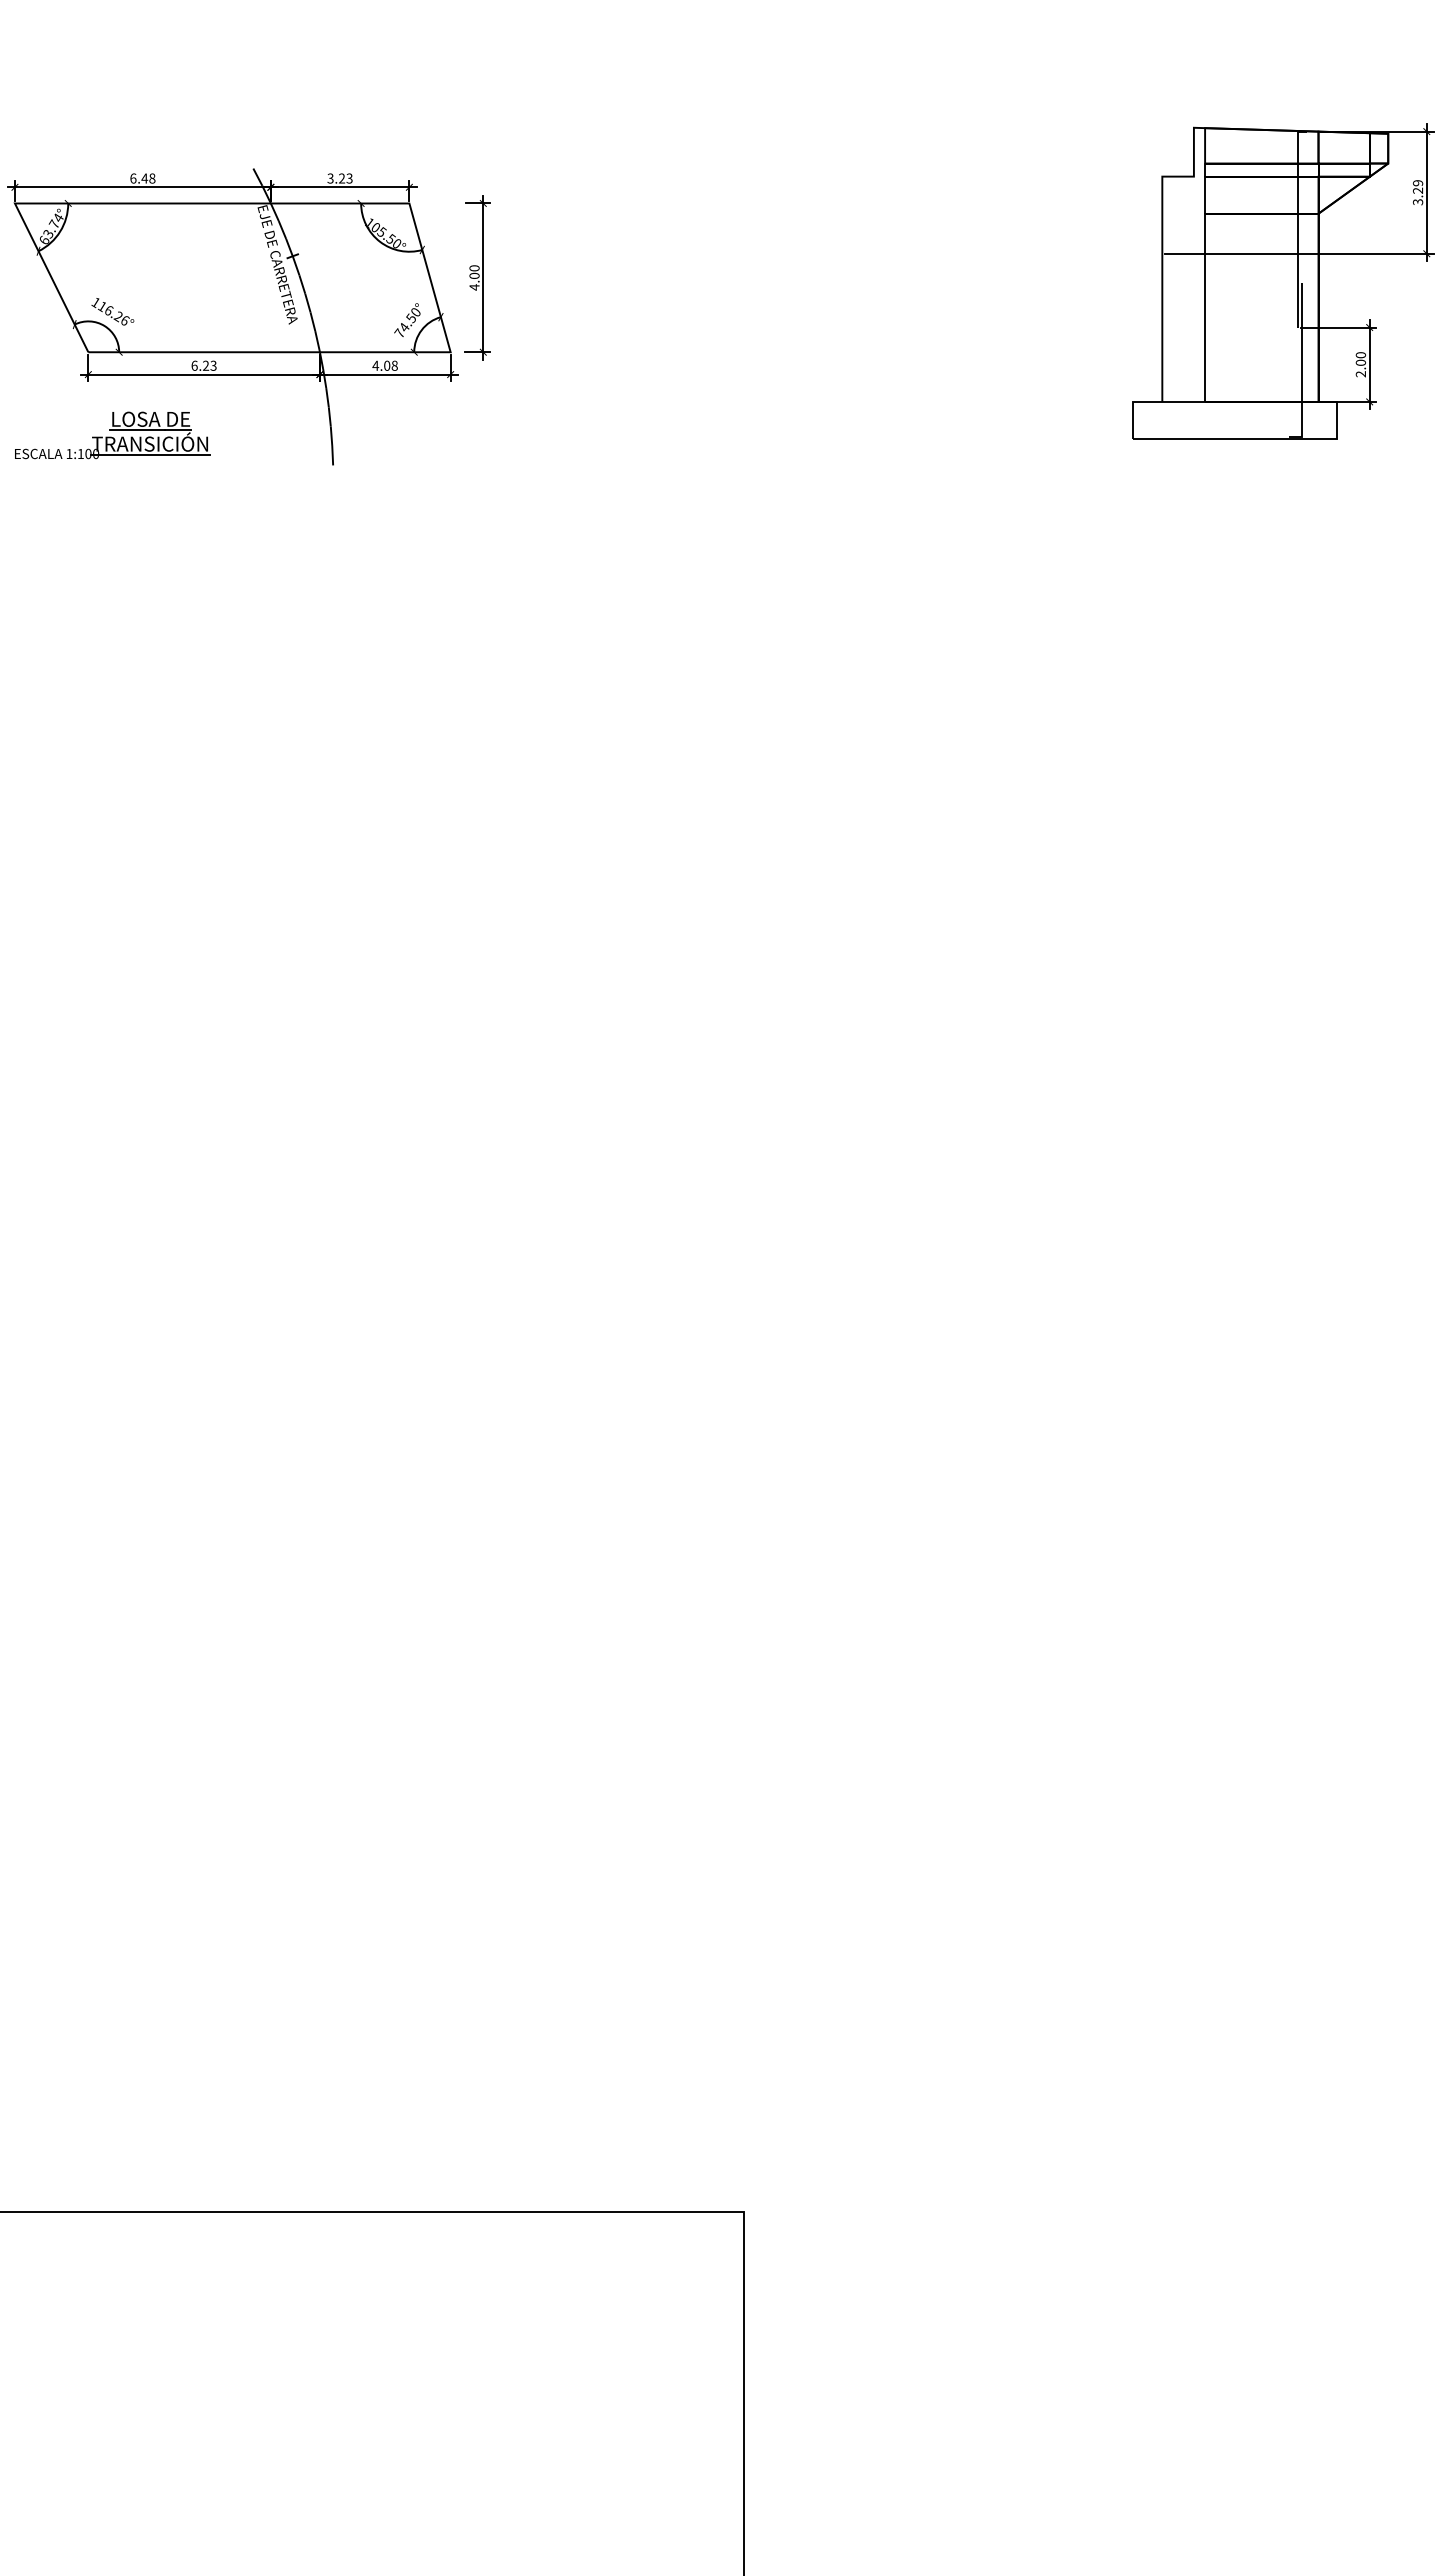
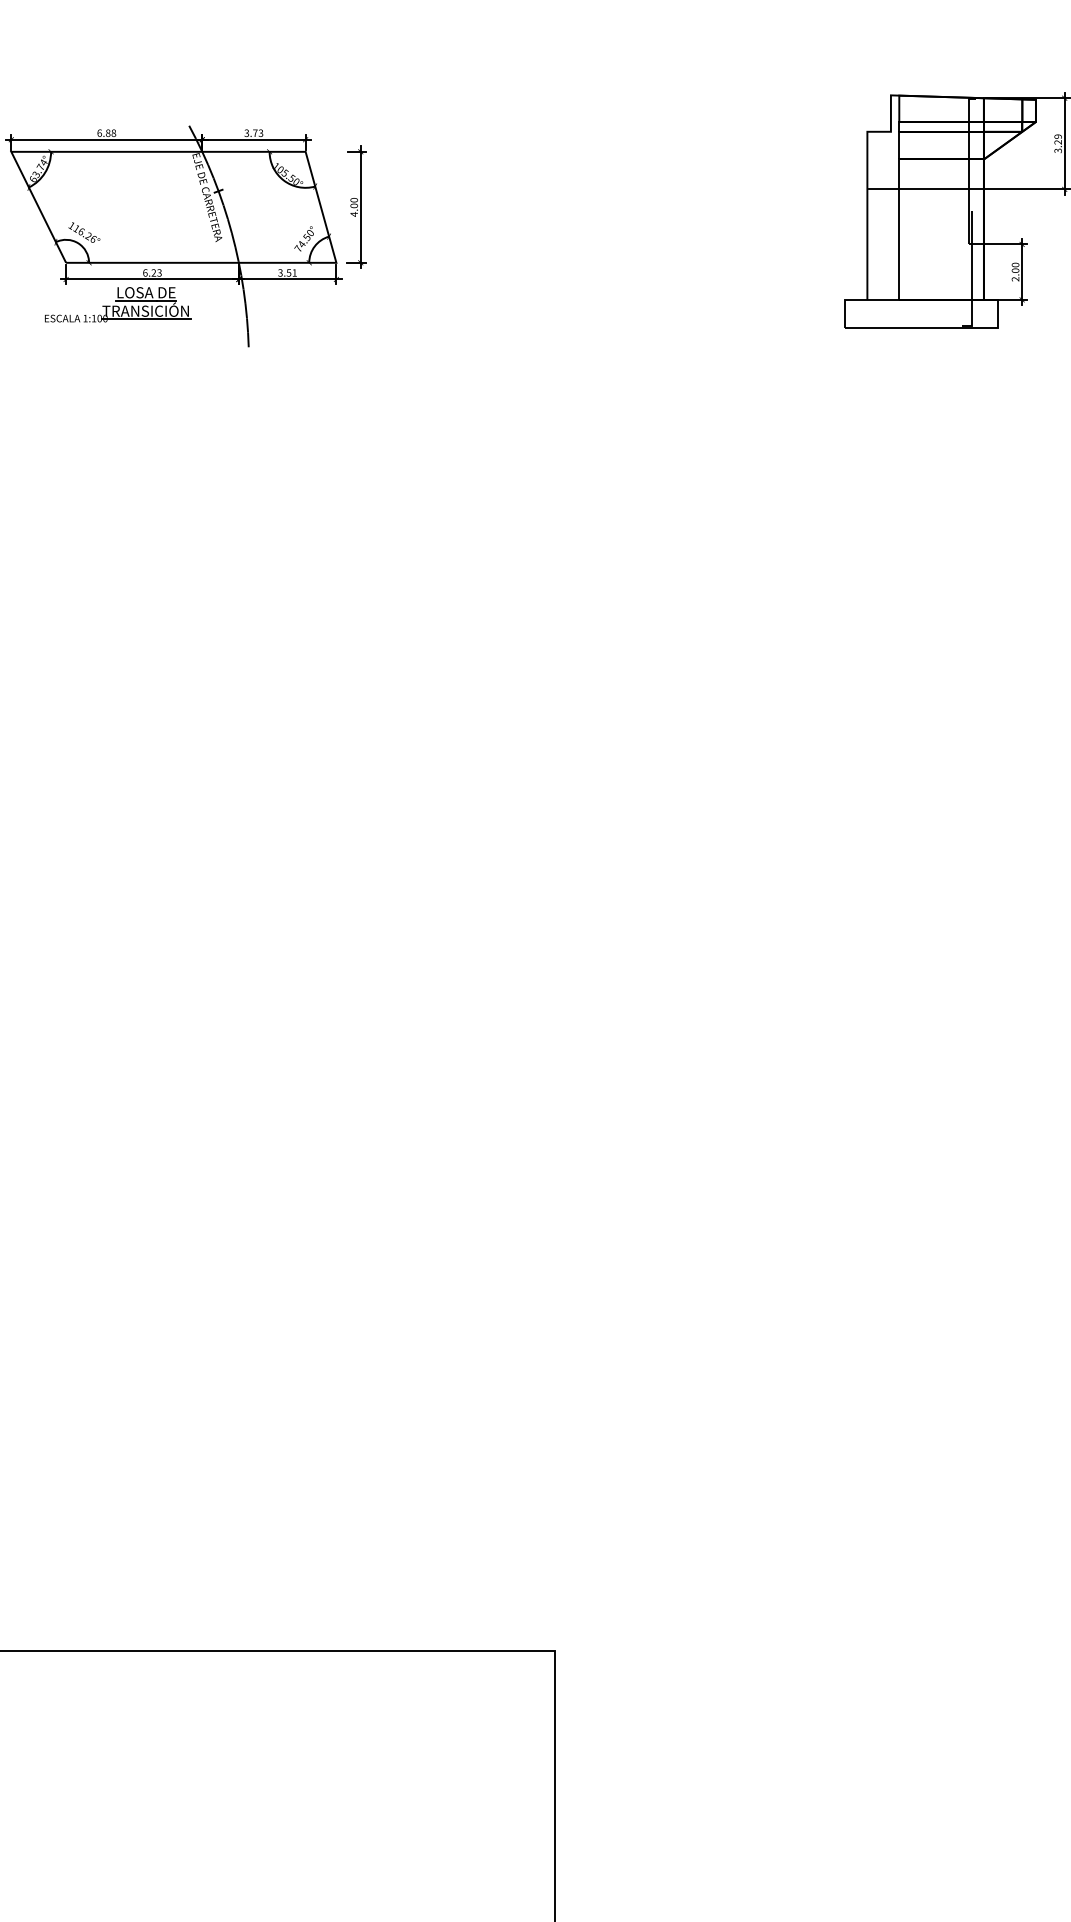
text: (144, 178) -> (107, 133), 6.48 -> 6.88
text: (342, 178) -> (255, 133), 3.23 -> 3.73
text: (384, 365) -> (287, 272), 4.08 -> 3.51
part: (112, 435) -> (117, 304), moved

